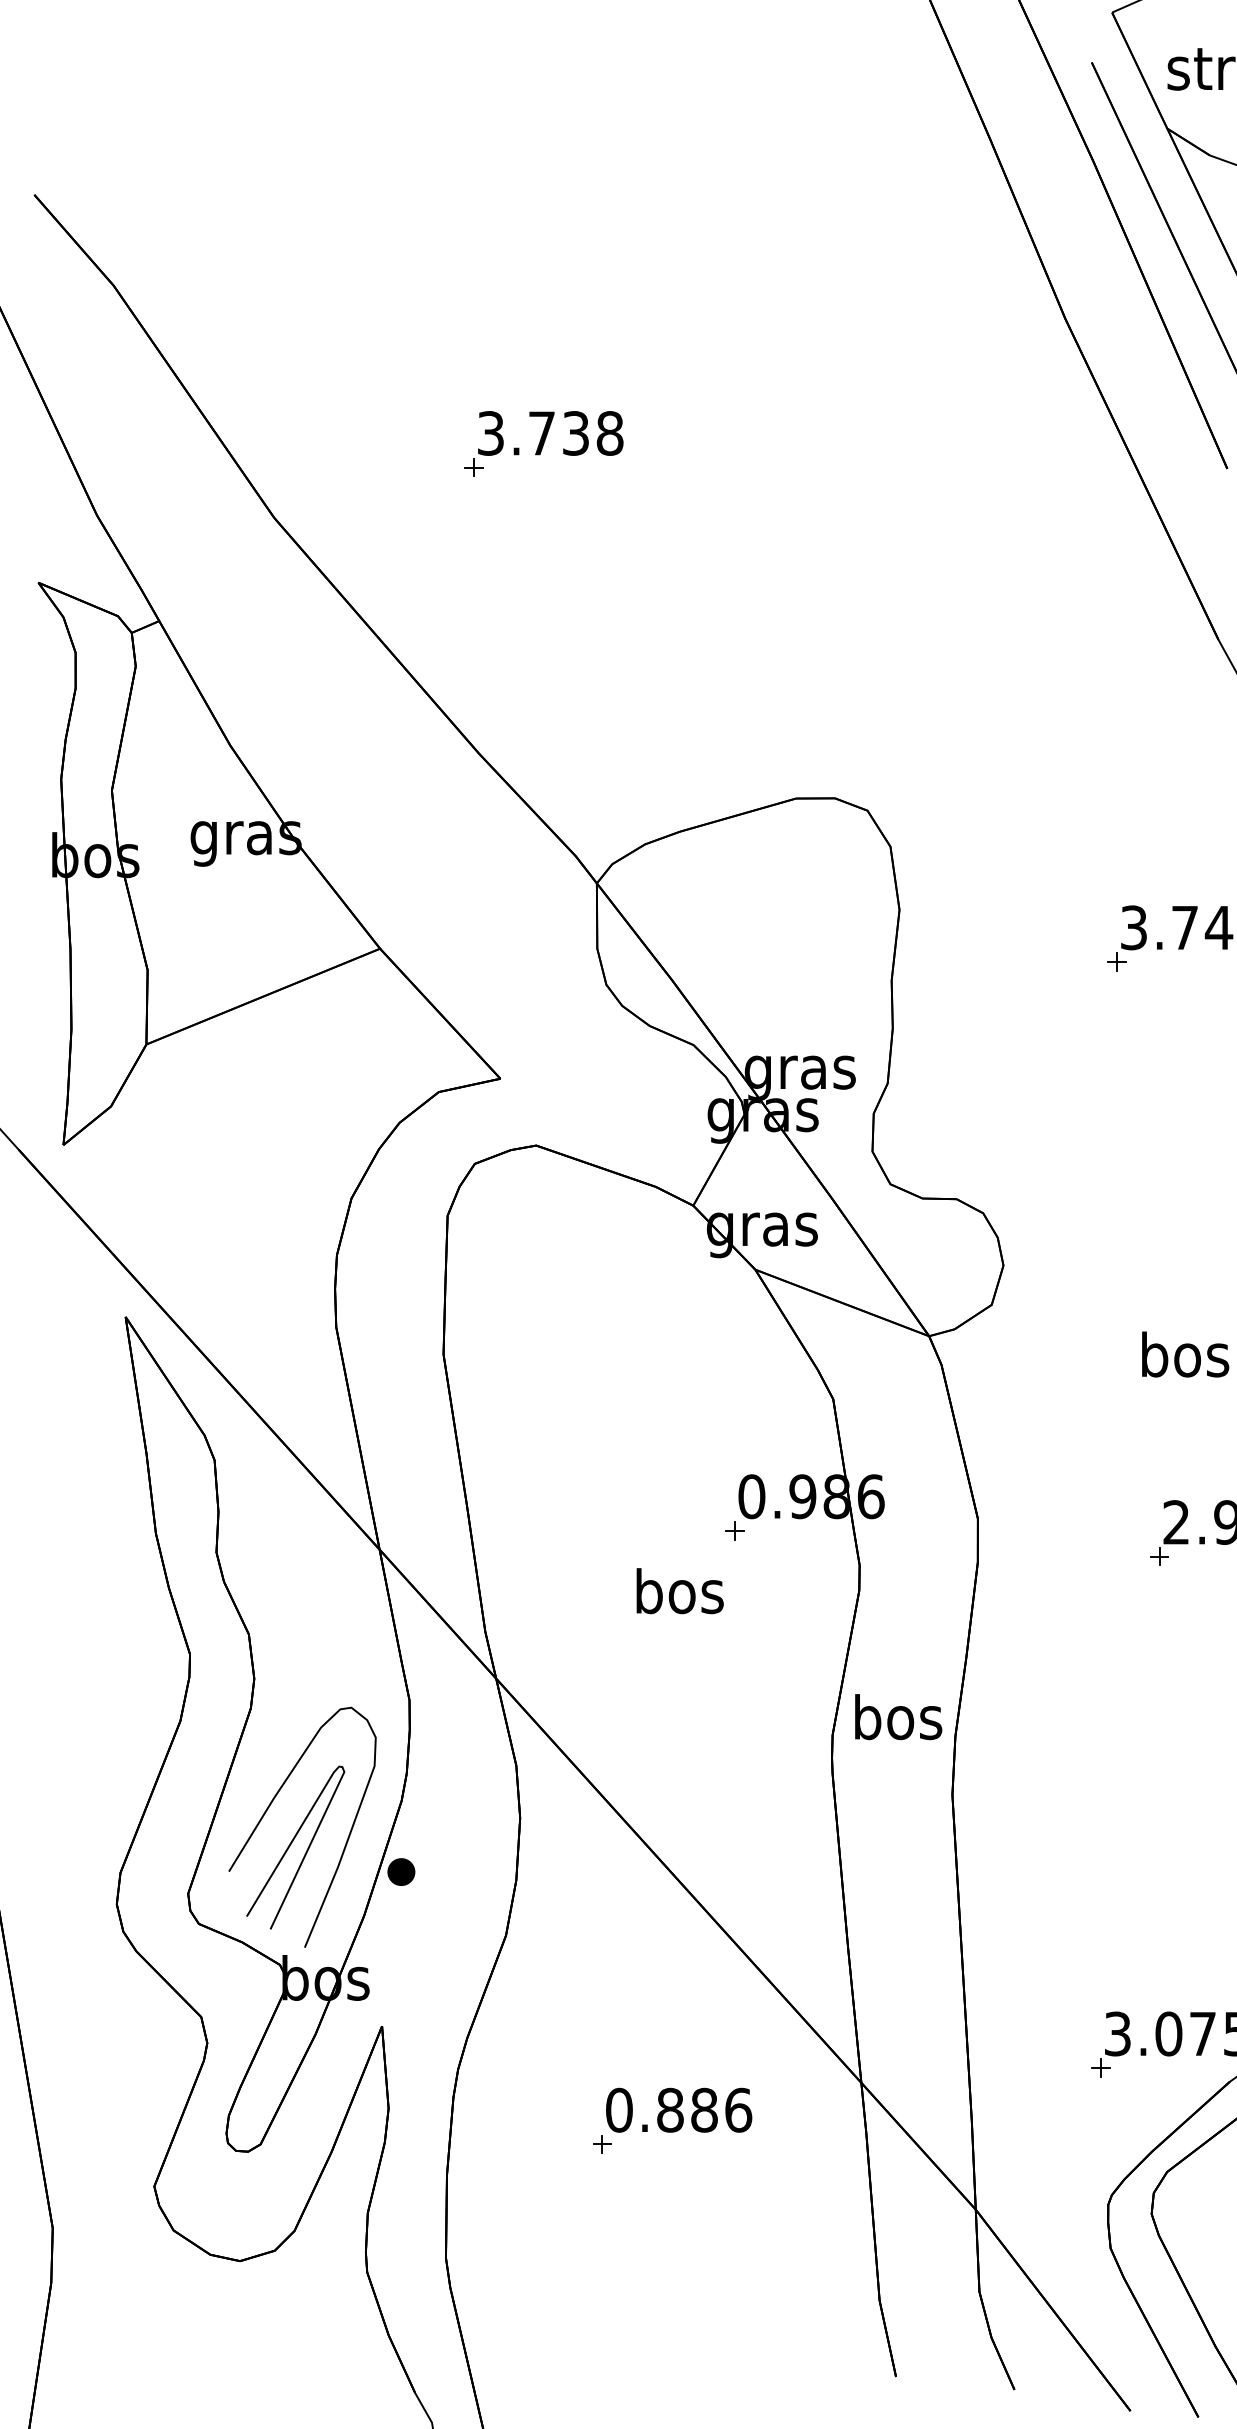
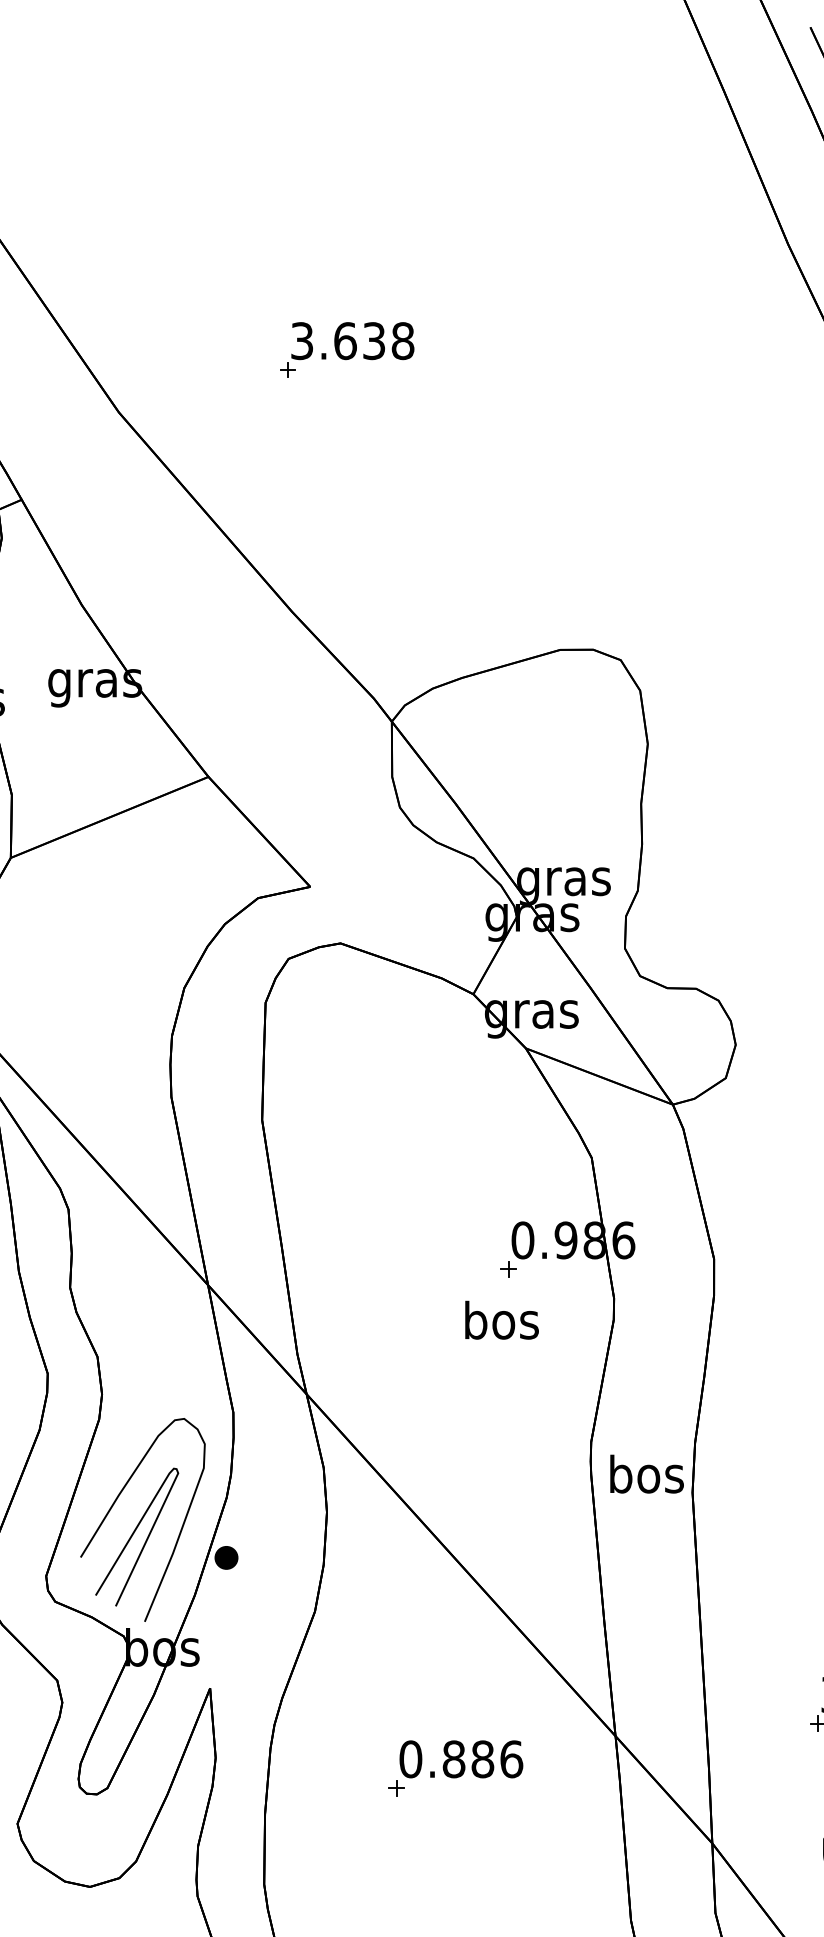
text: (541, 433) -> (345, 341), 3.738 -> 3.638
text: (679, 1591) -> (501, 1320), moved
text: (898, 1717) -> (646, 1474), moved

